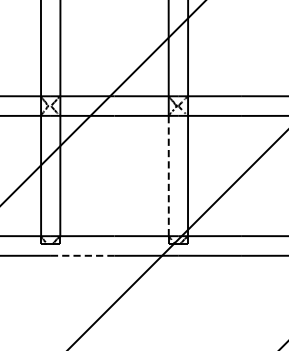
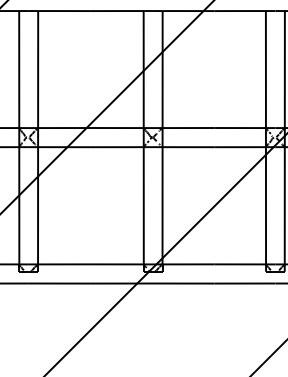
line: (168, 175) -> (143, 205), dashed -> solid
line: (83, 255) -> (60, 283), dashed -> solid

